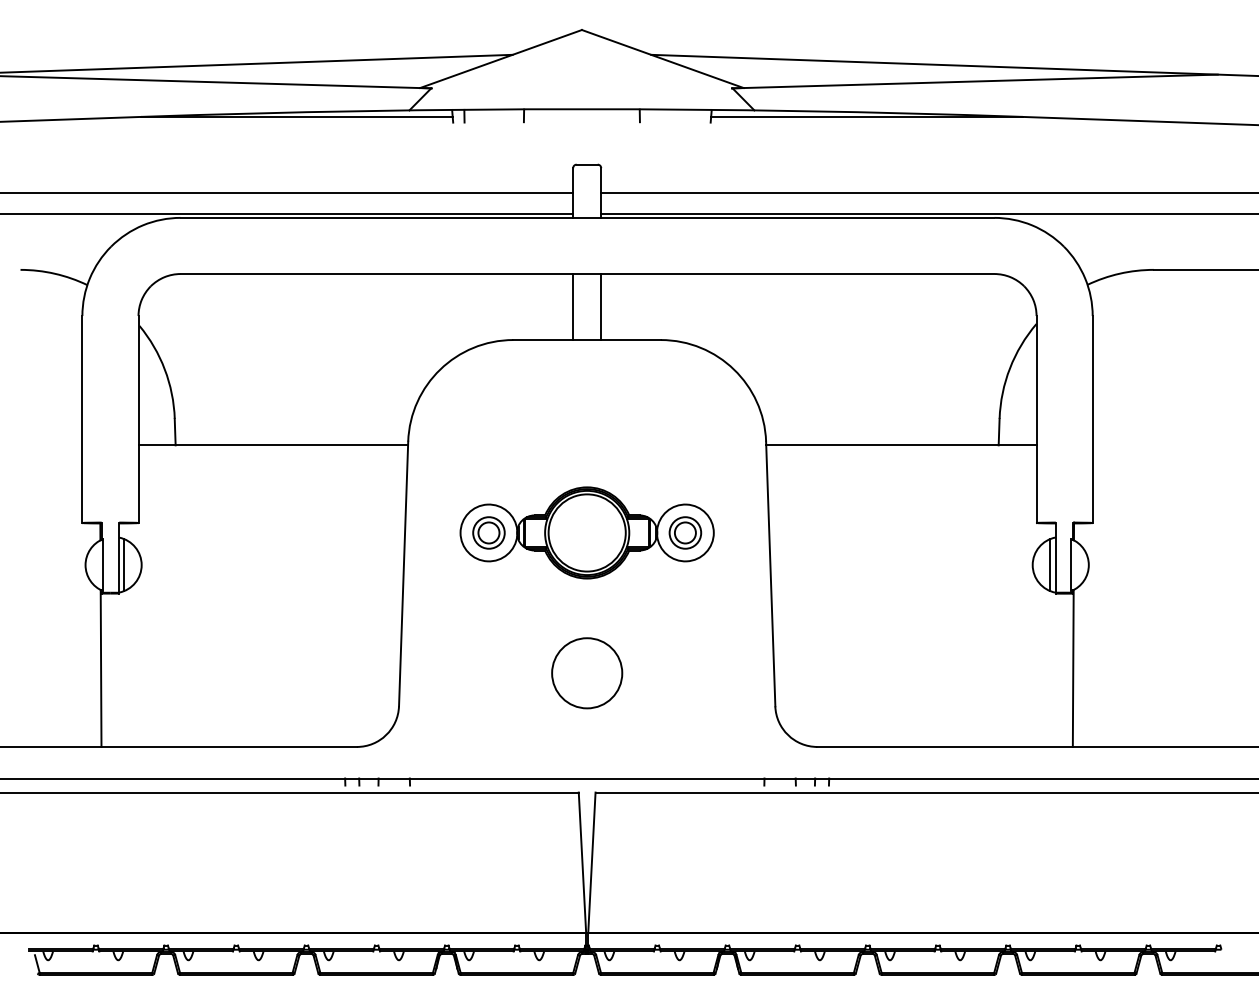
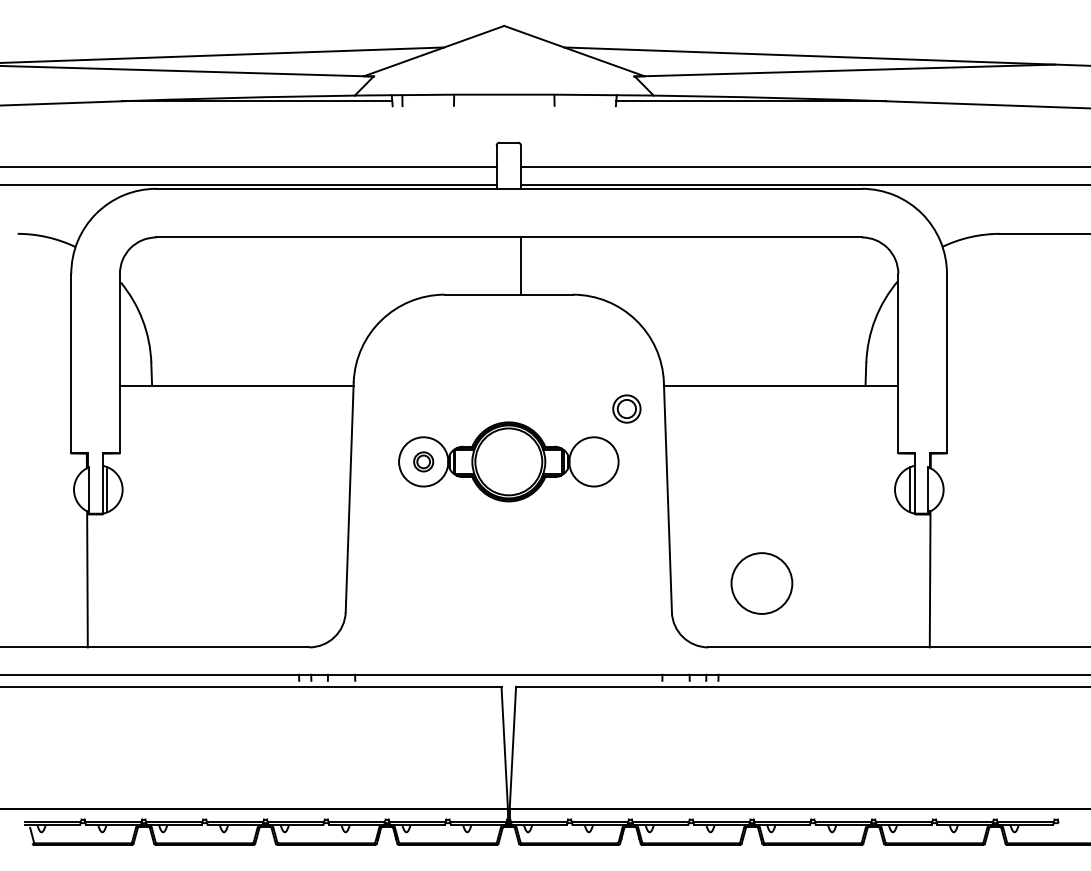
line: (573, 307) -> (496, 266), removed
part: (488, 532) -> (423, 461), size x0.7
part: (685, 532) -> (626, 408), moved
circle: (587, 673) -> (762, 583), moved

